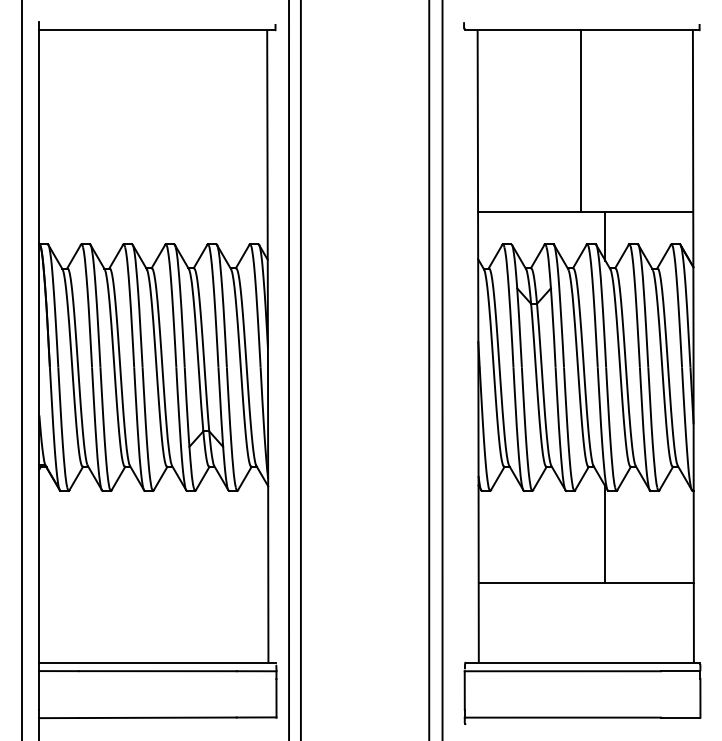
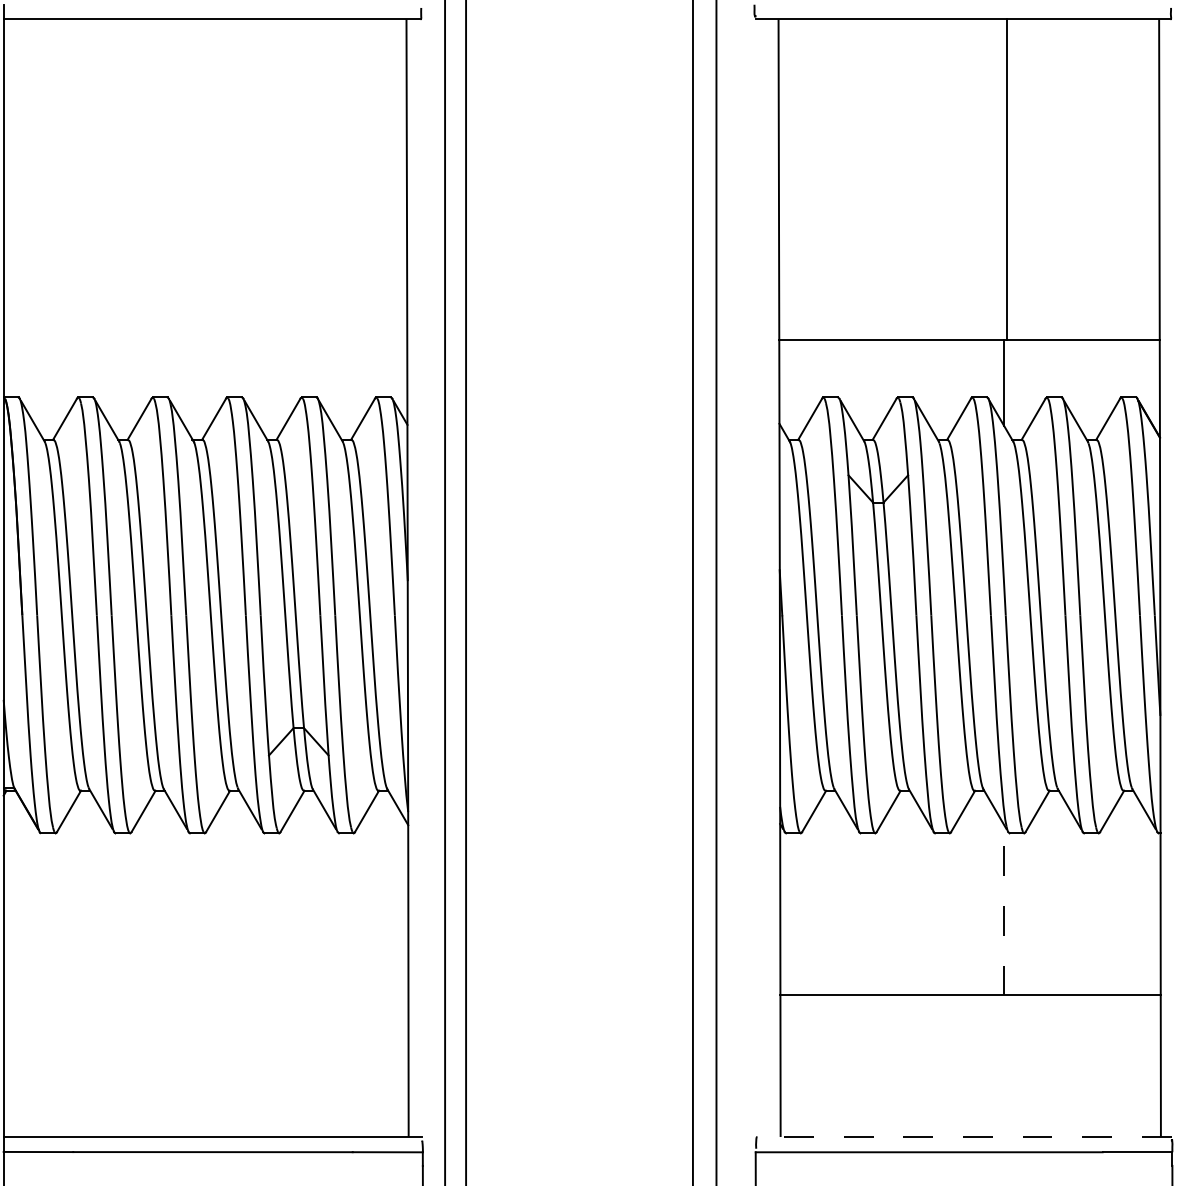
line: (580, 120) -> (1006, 178), moved
line: (605, 533) -> (1004, 908), solid -> dashed
line: (582, 662) -> (963, 1136), solid -> dashed

